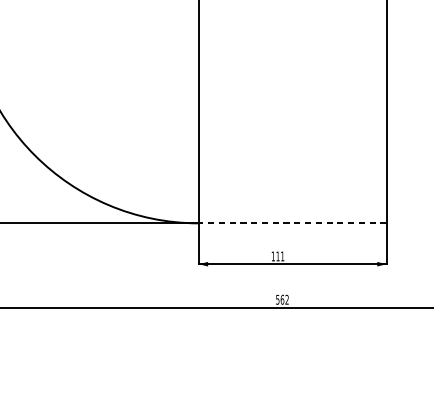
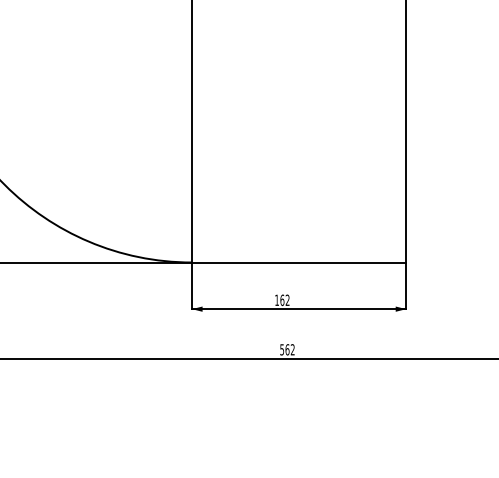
line: (292, 223) -> (298, 262), dashed -> solid
text: (279, 255) -> (284, 299), 111 -> 162

